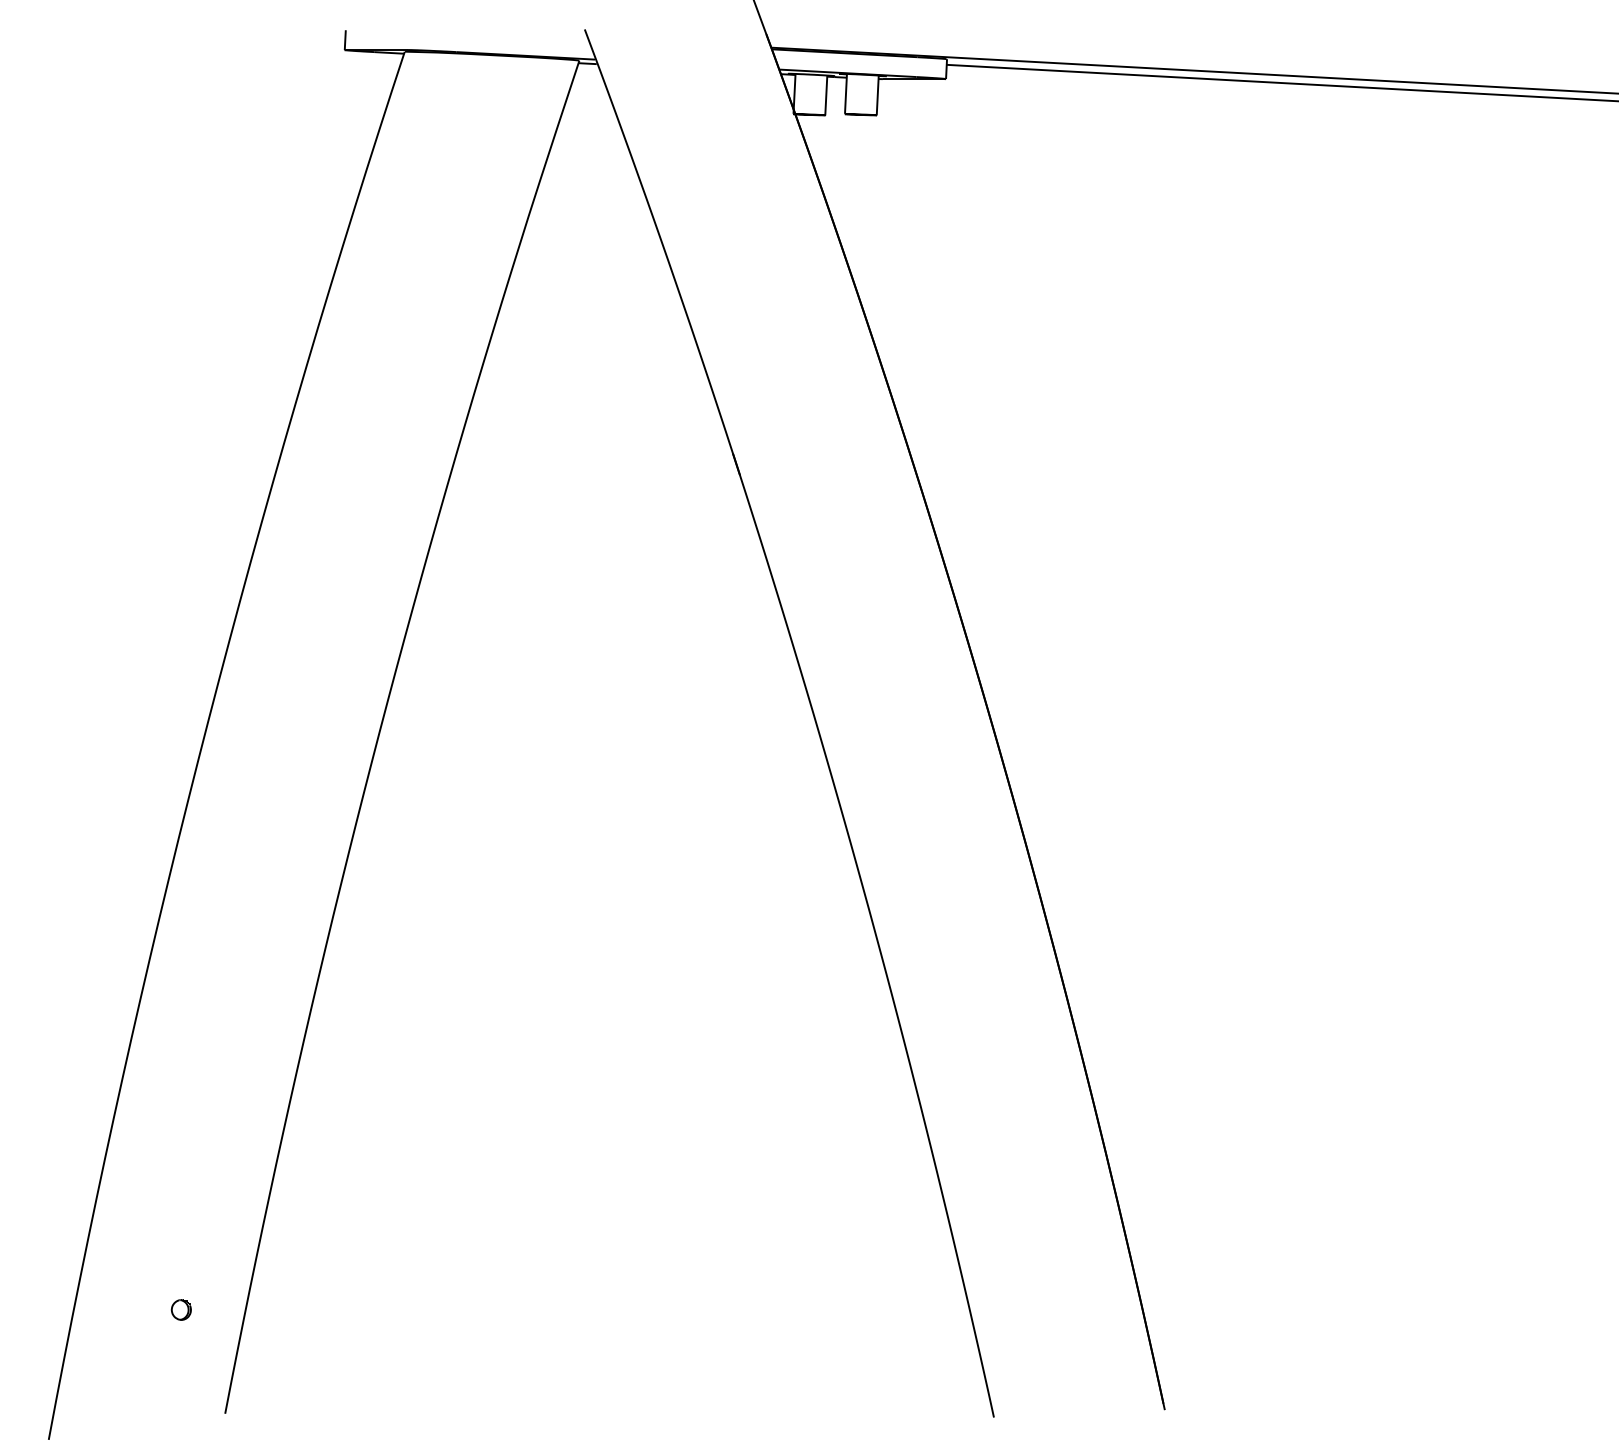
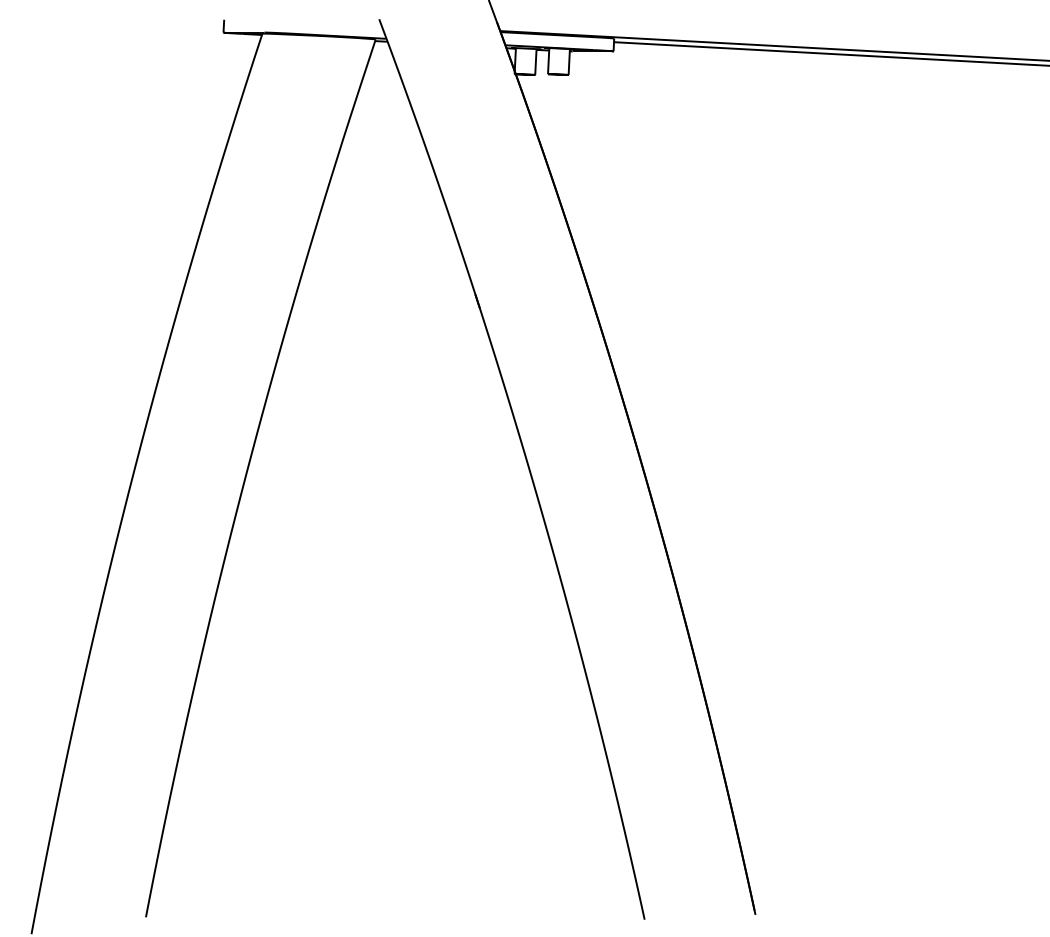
part: (181, 1309) -> (117, 849), removed

